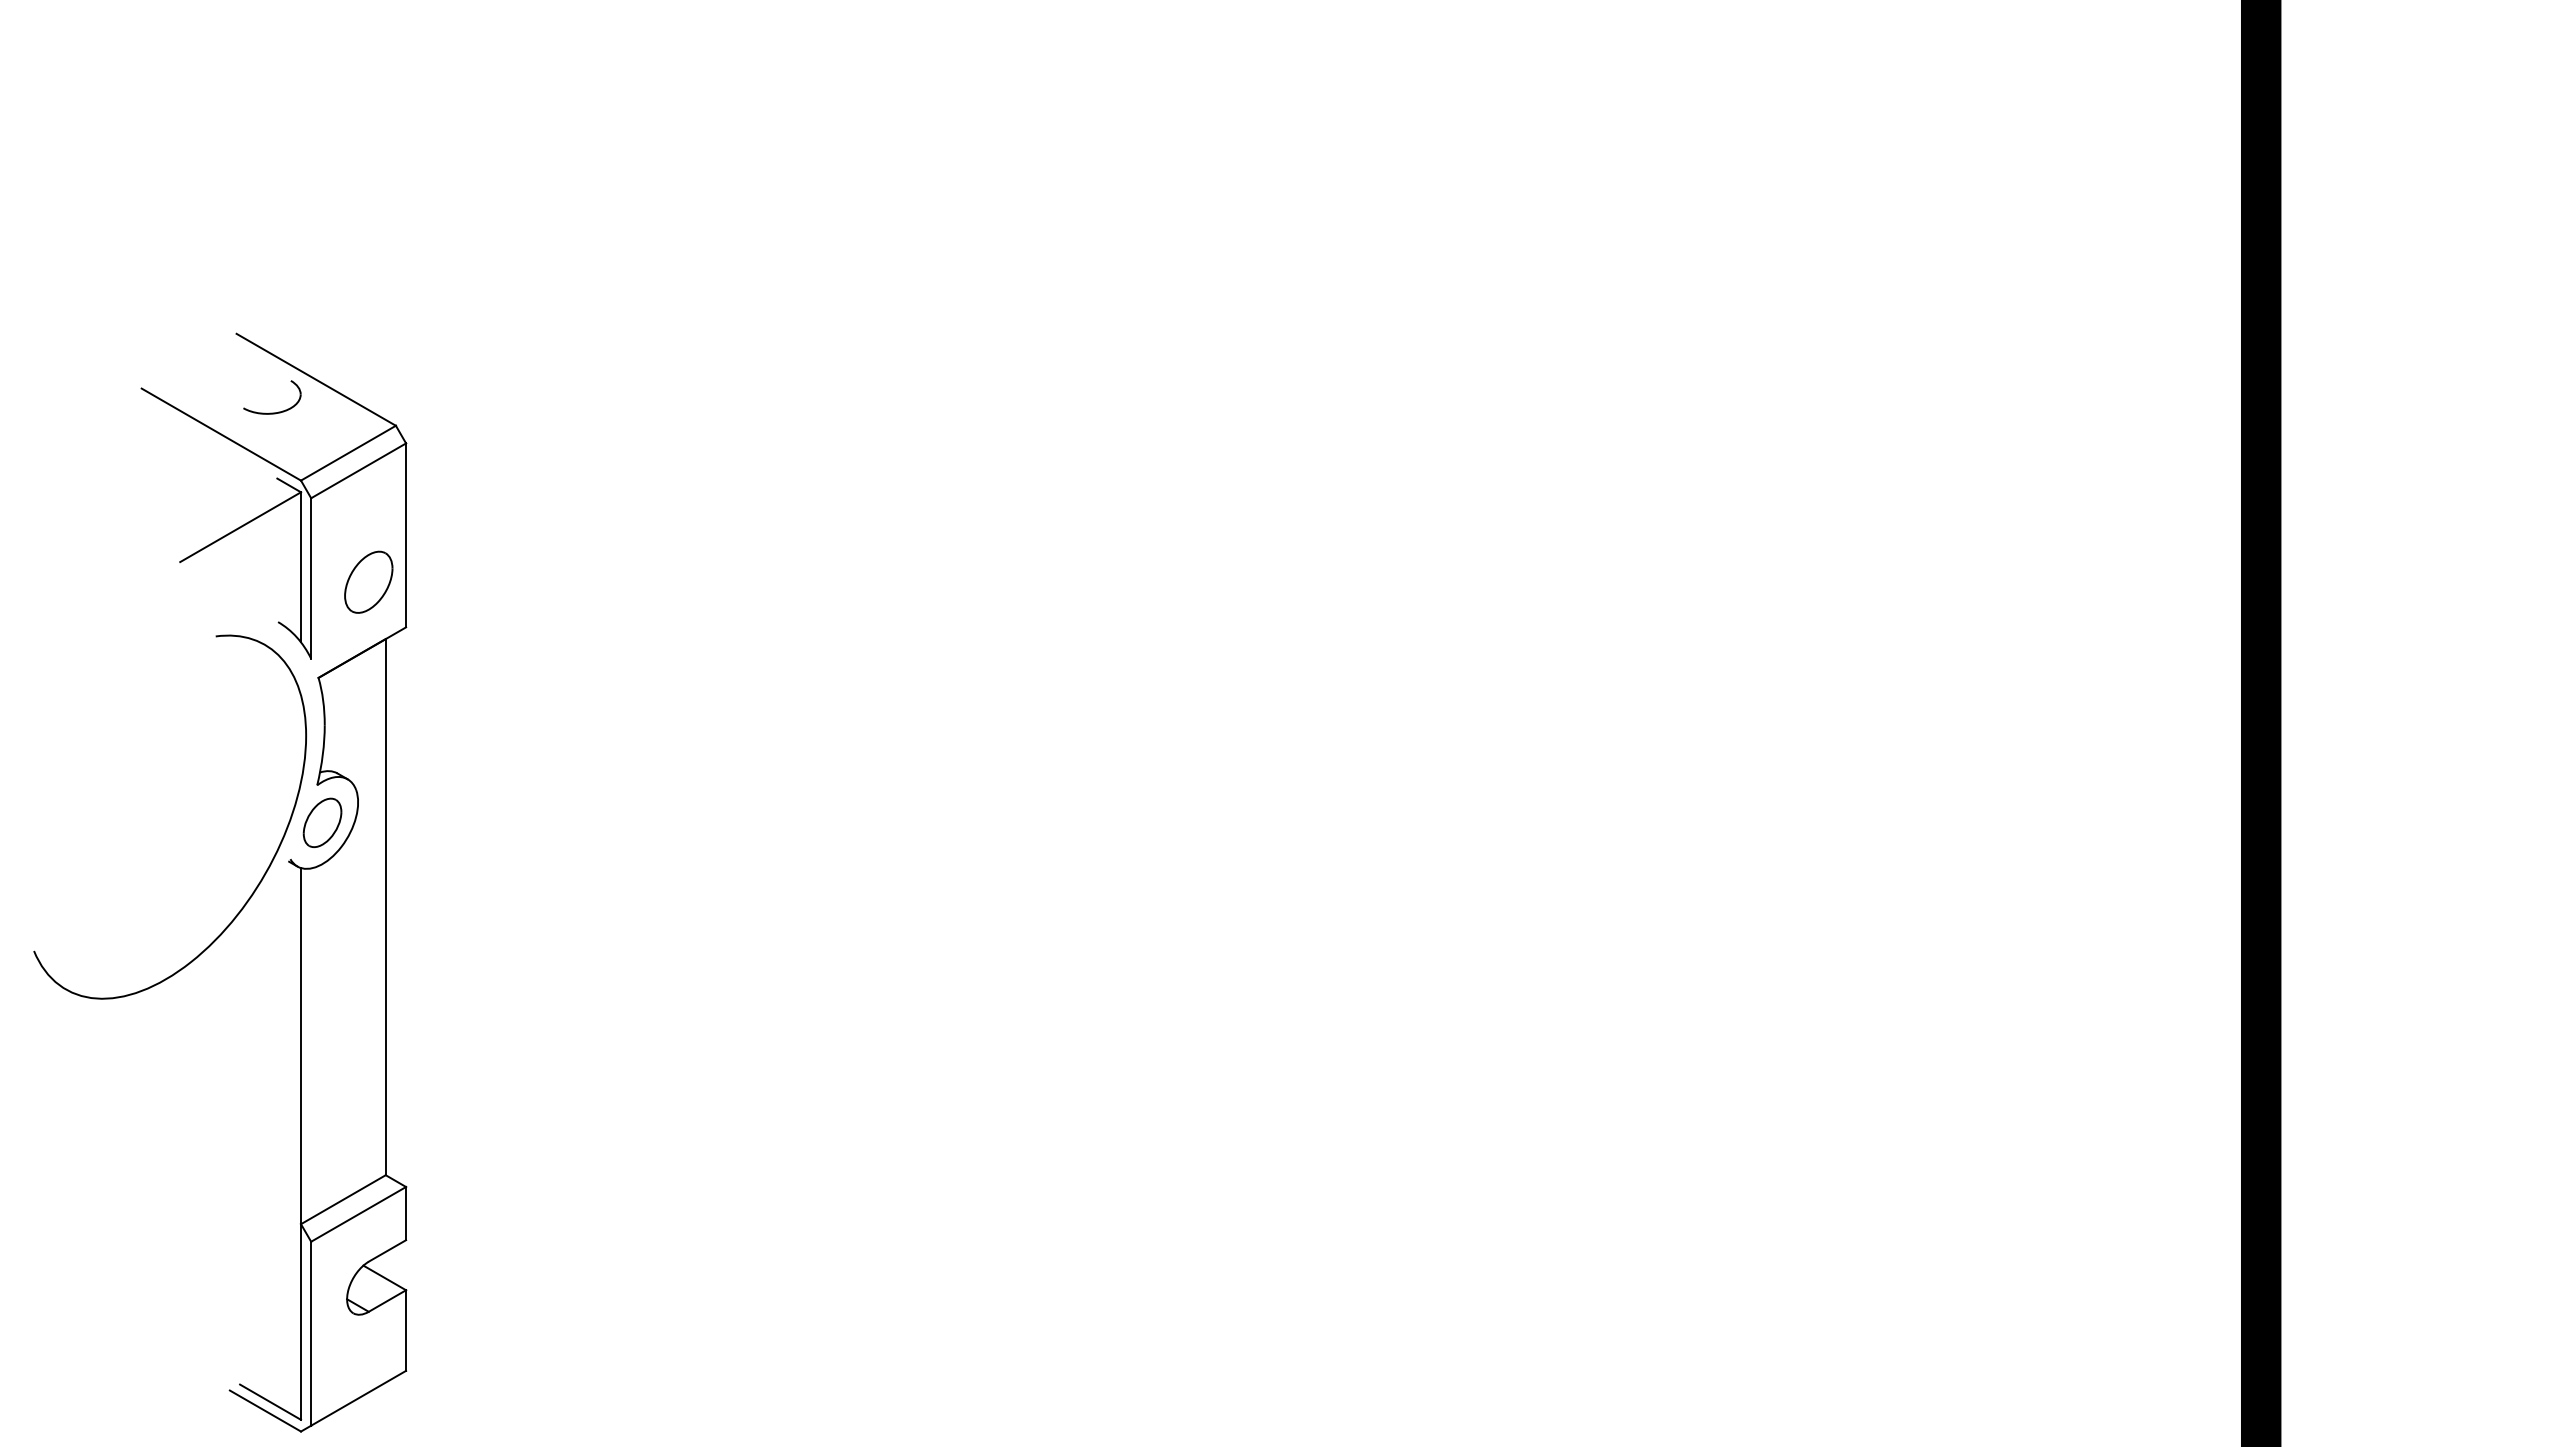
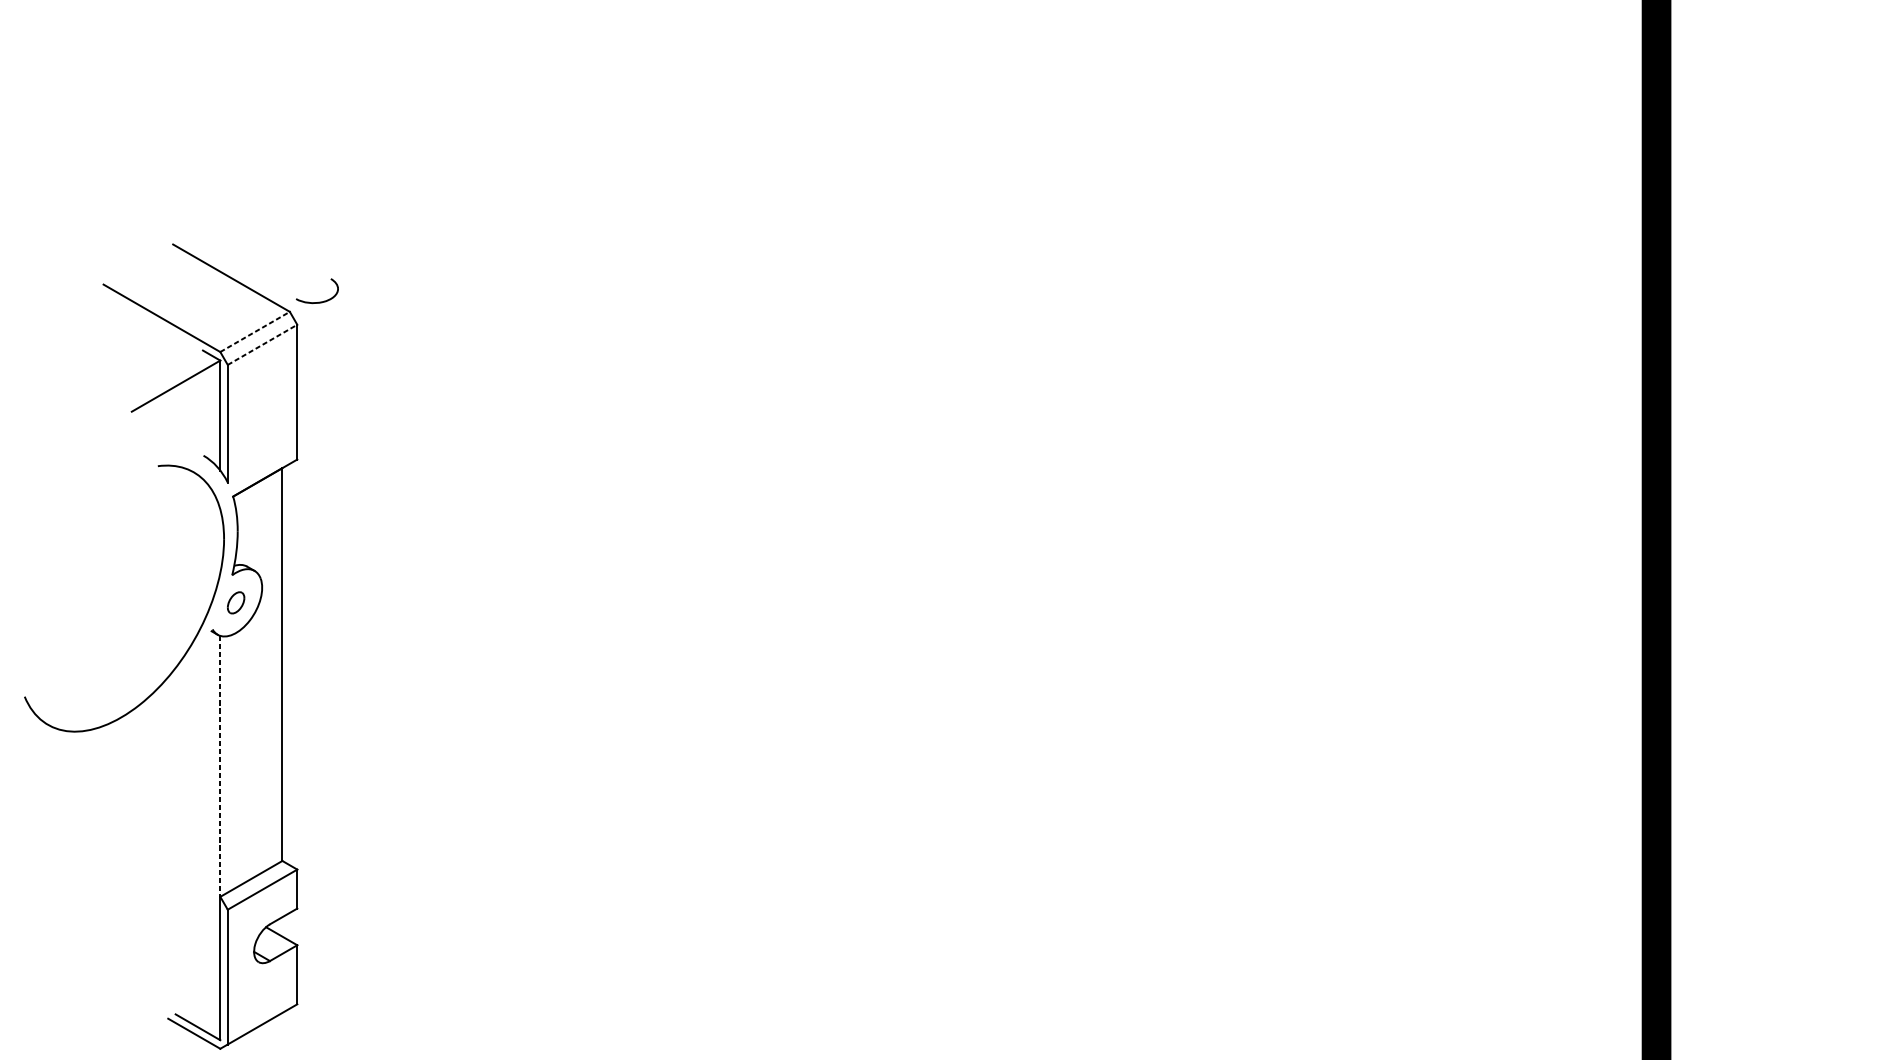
part: (272, 412) -> (317, 302), moved
line: (348, 453) -> (255, 332), solid -> dashed
line: (358, 470) -> (262, 344), solid -> dashed
part: (368, 581) -> (269, 425), removed
part: (322, 822) -> (236, 602), size x0.6
line: (301, 1046) -> (220, 766), solid -> dashed

